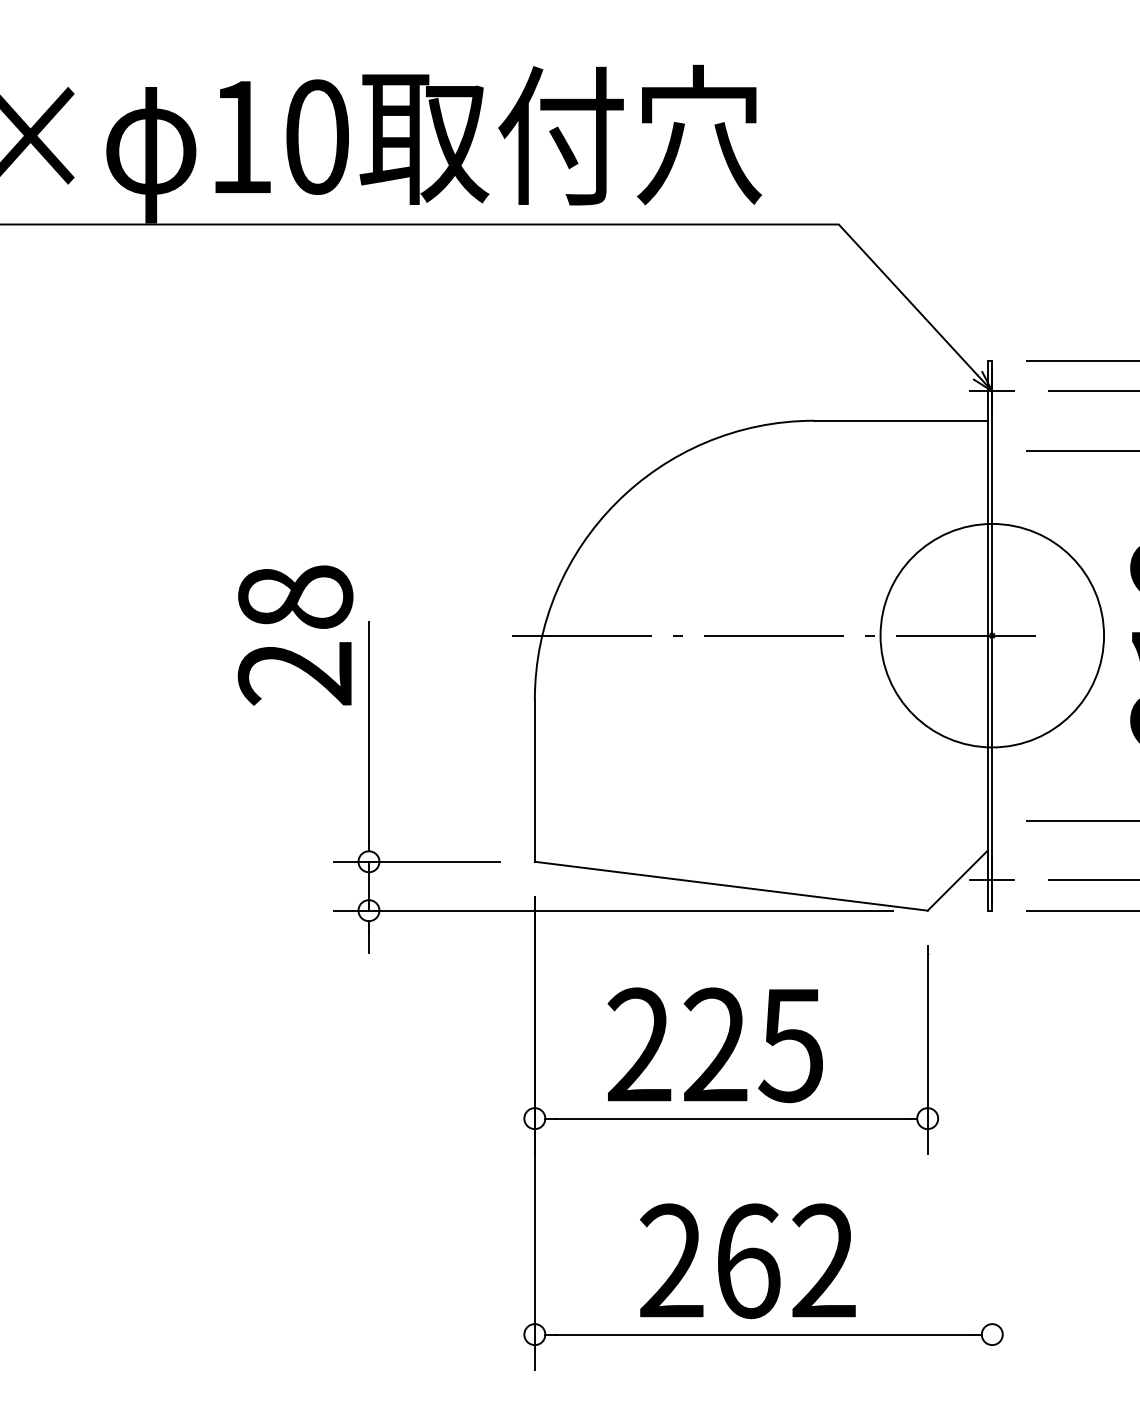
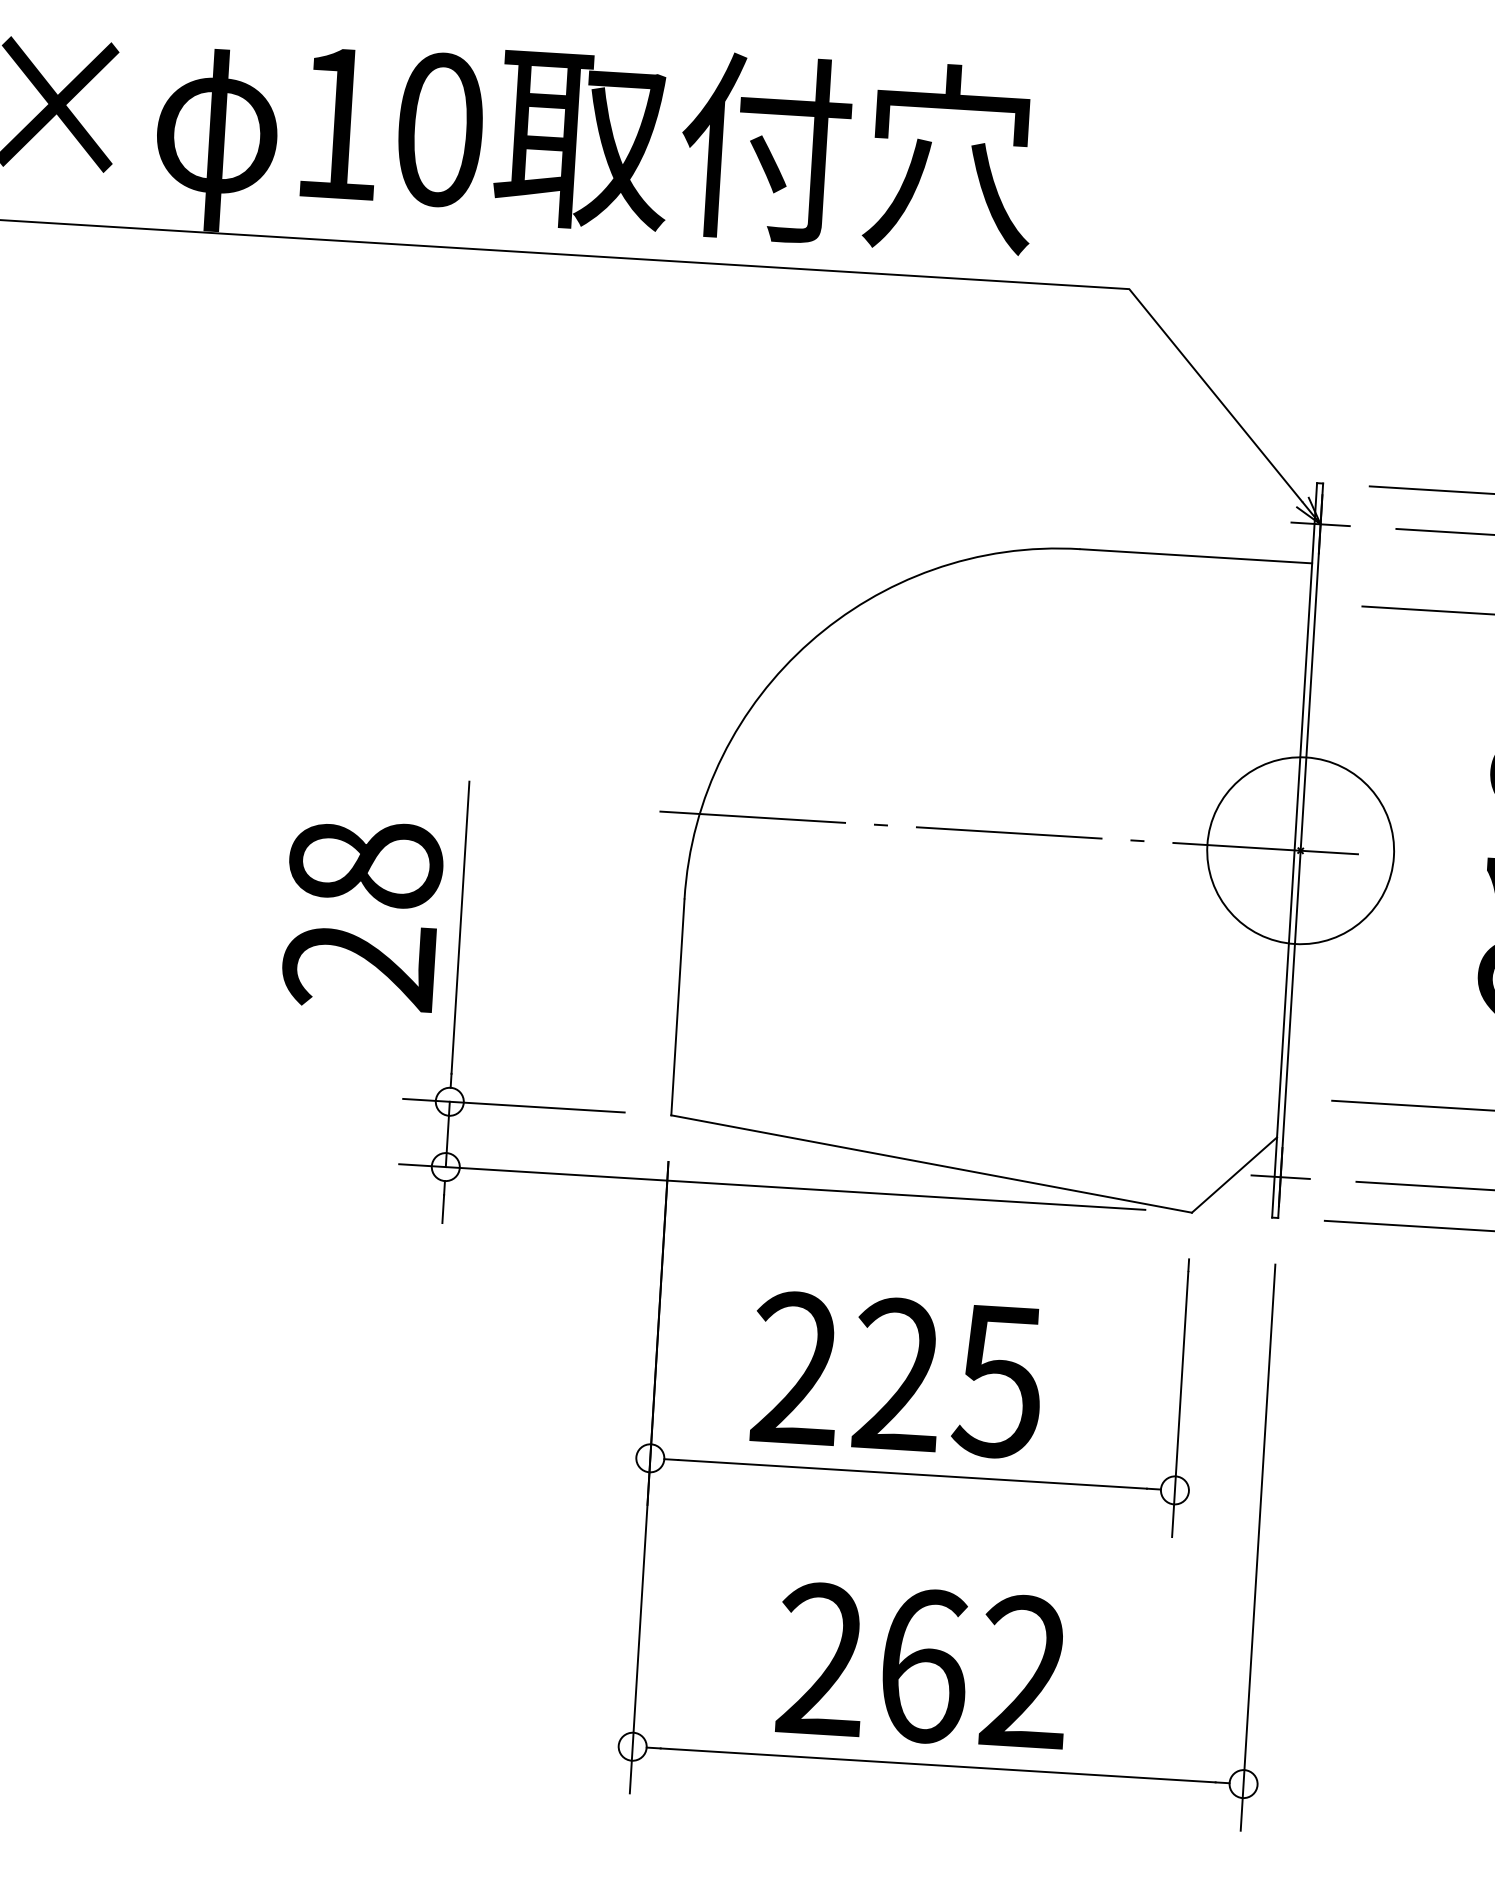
text: (295, 635) -> (362, 915), moved
circle: (992, 635) -> (1300, 850), size x0.62
line: (992, 1157) -> (1258, 1547), added

